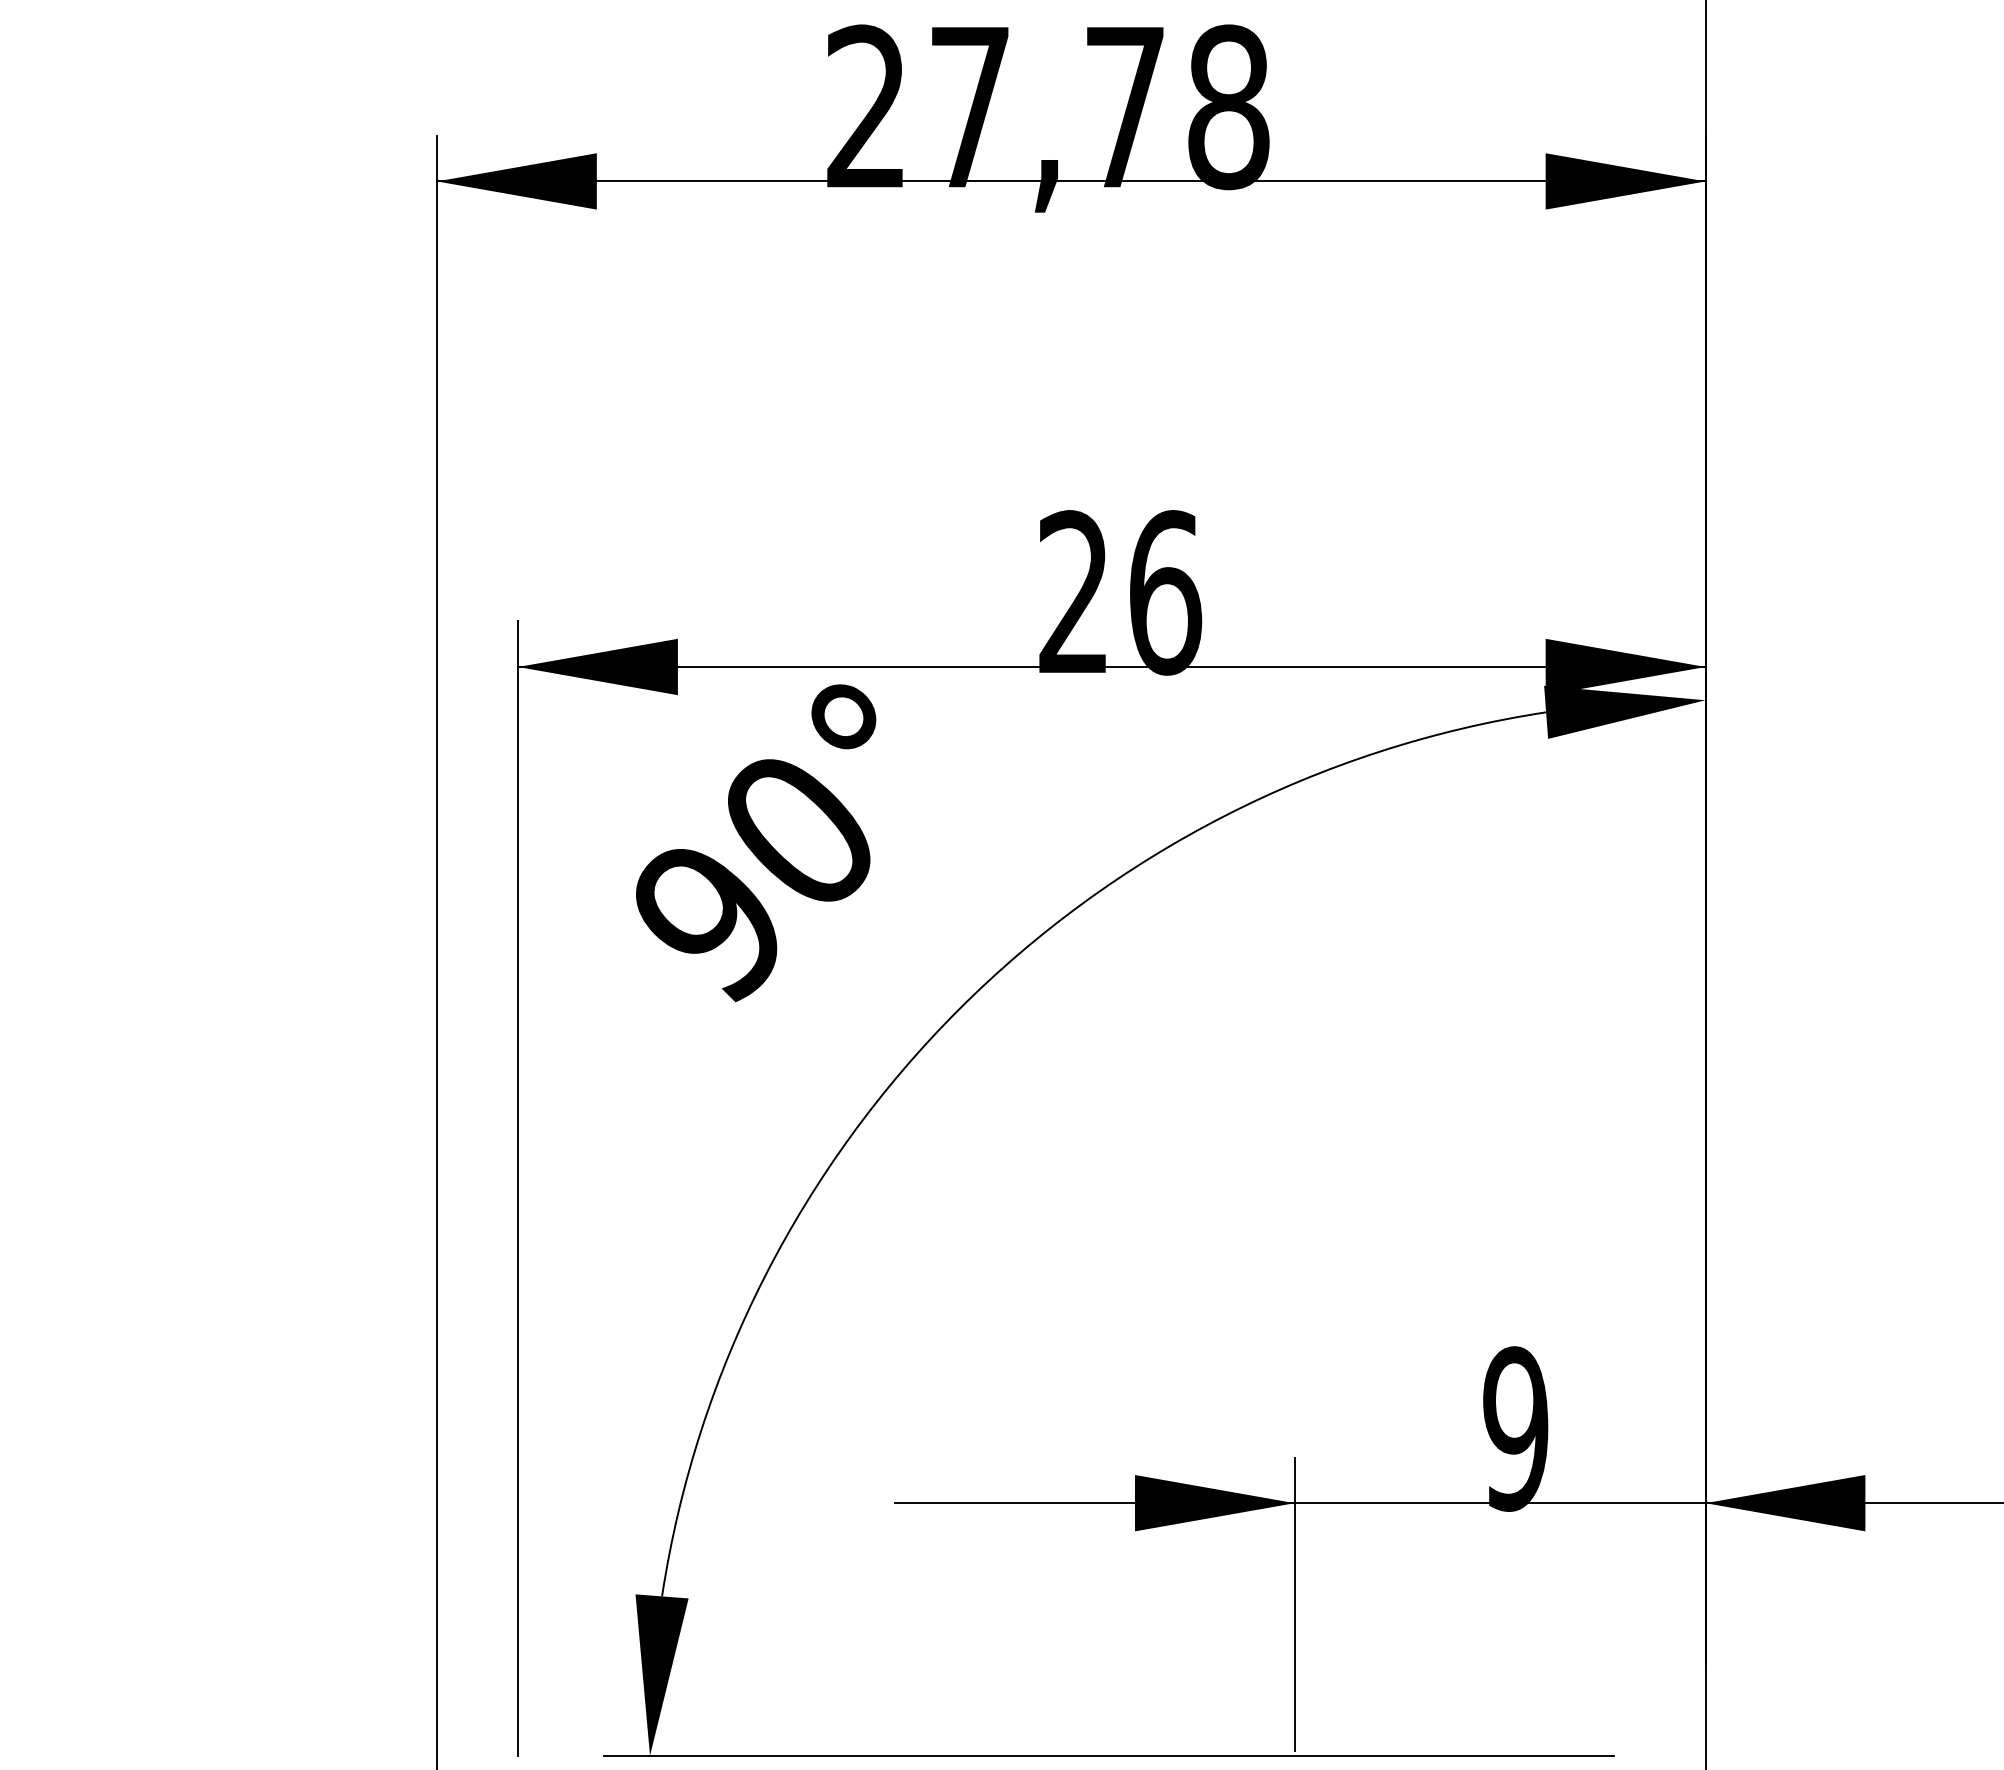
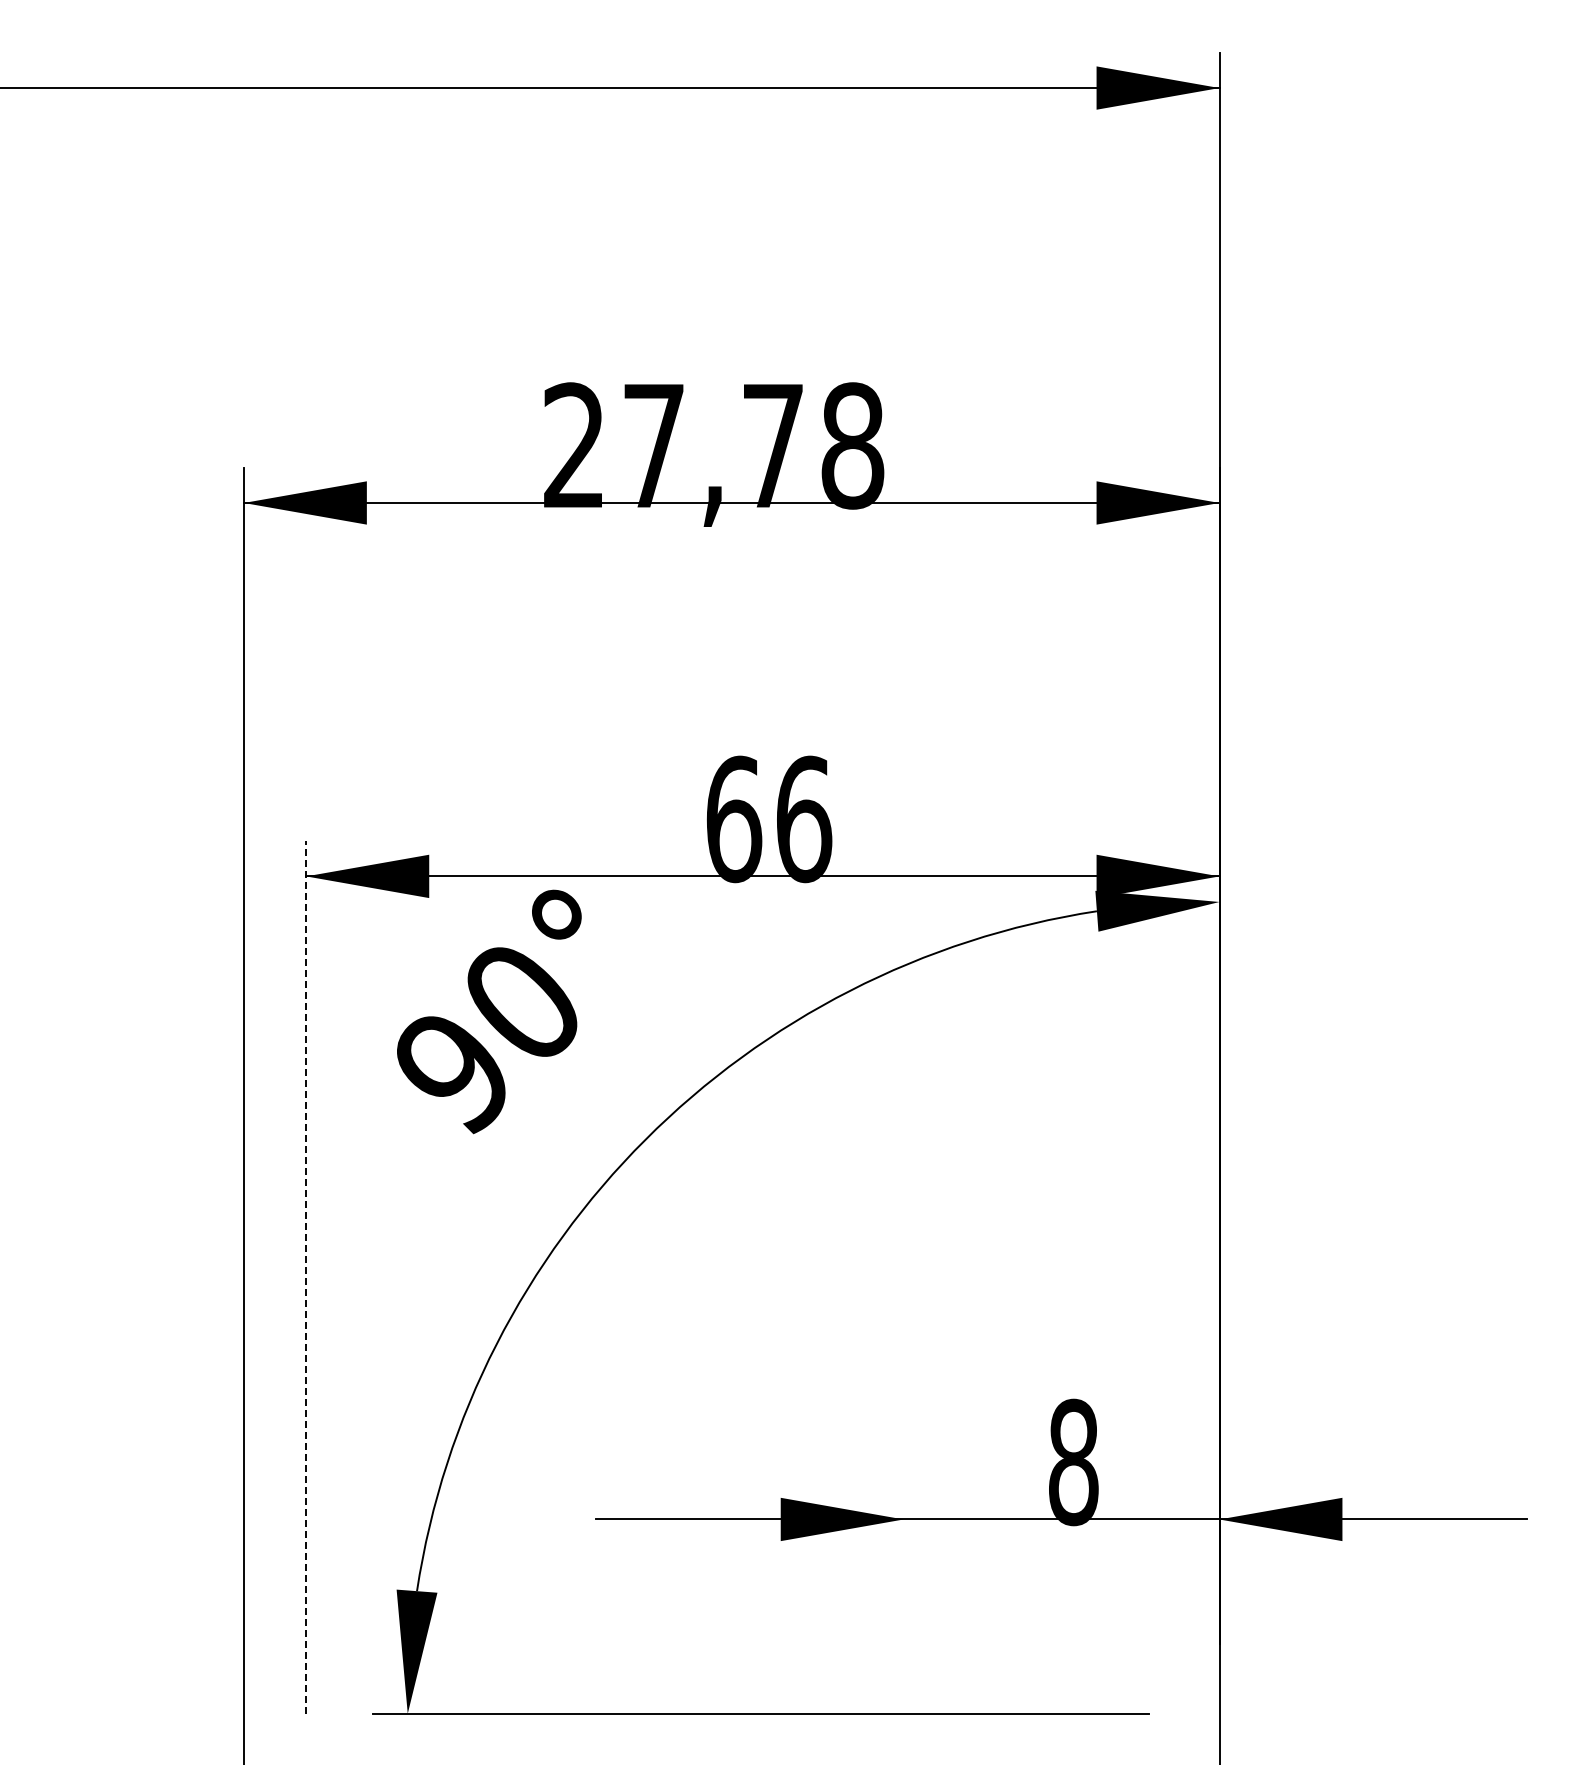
text: (1074, 593) -> (734, 819), 26 -> 66
line: (518, 1188) -> (306, 1277), solid -> dashed
text: (1515, 1429) -> (1073, 1462), 9 -> 8
line: (1294, 1604) -> (903, 1597), removed

